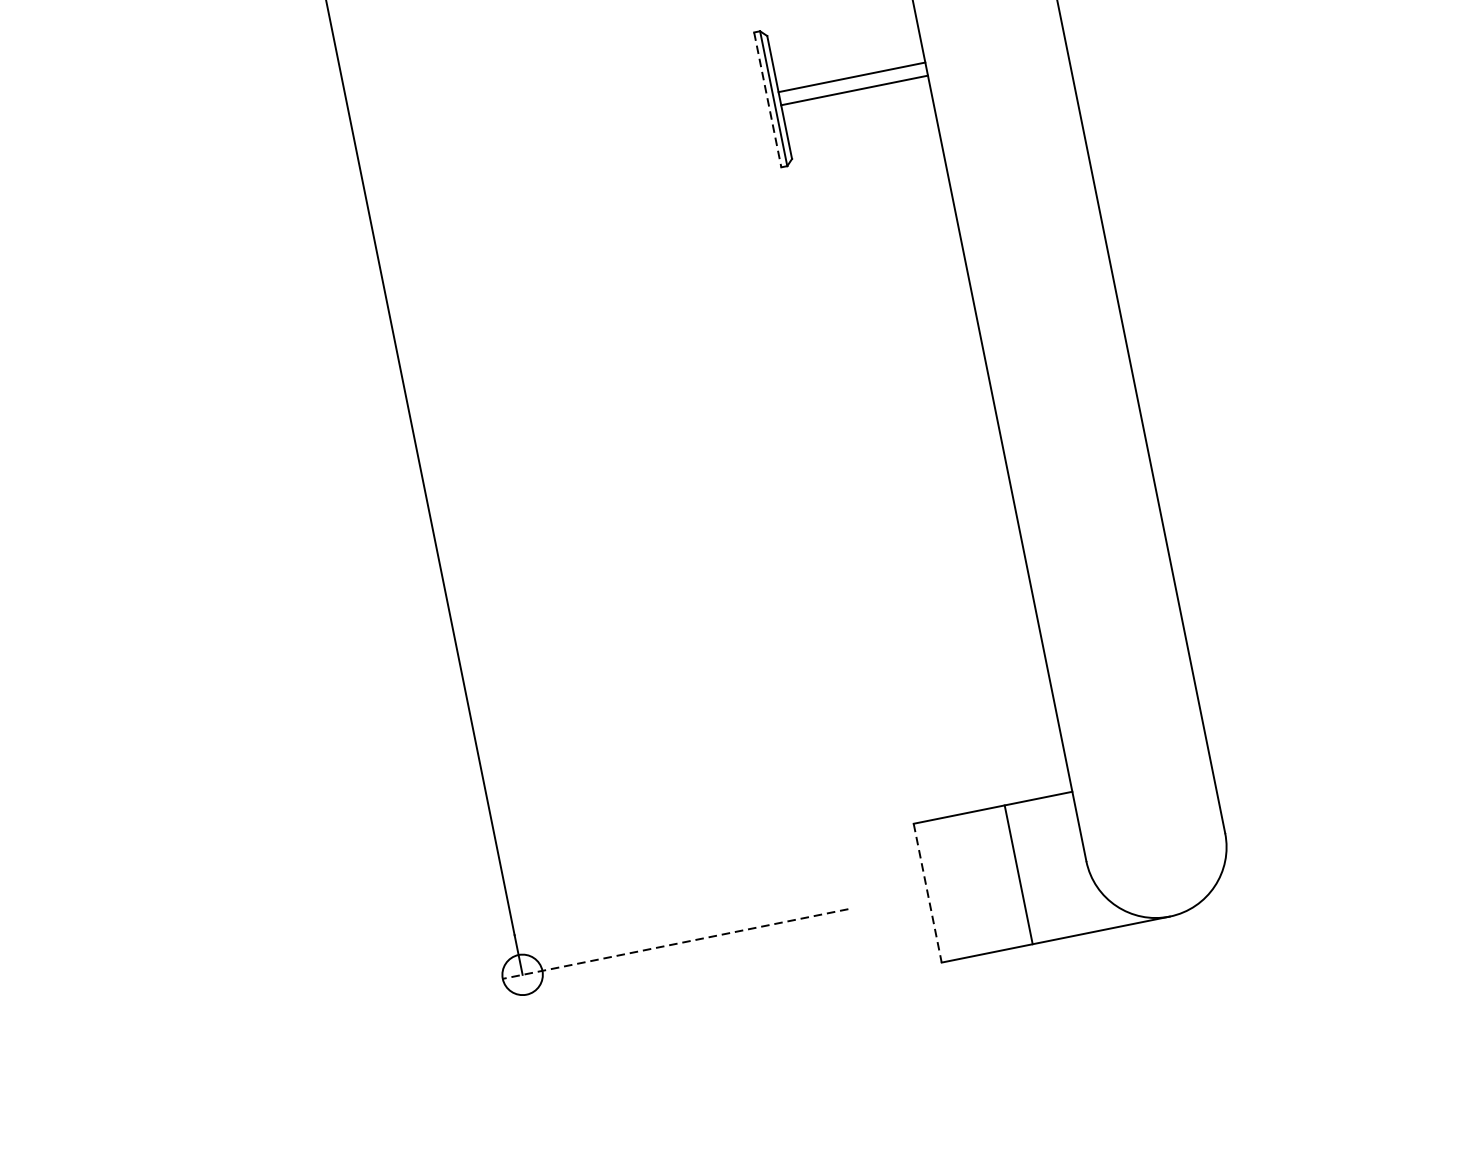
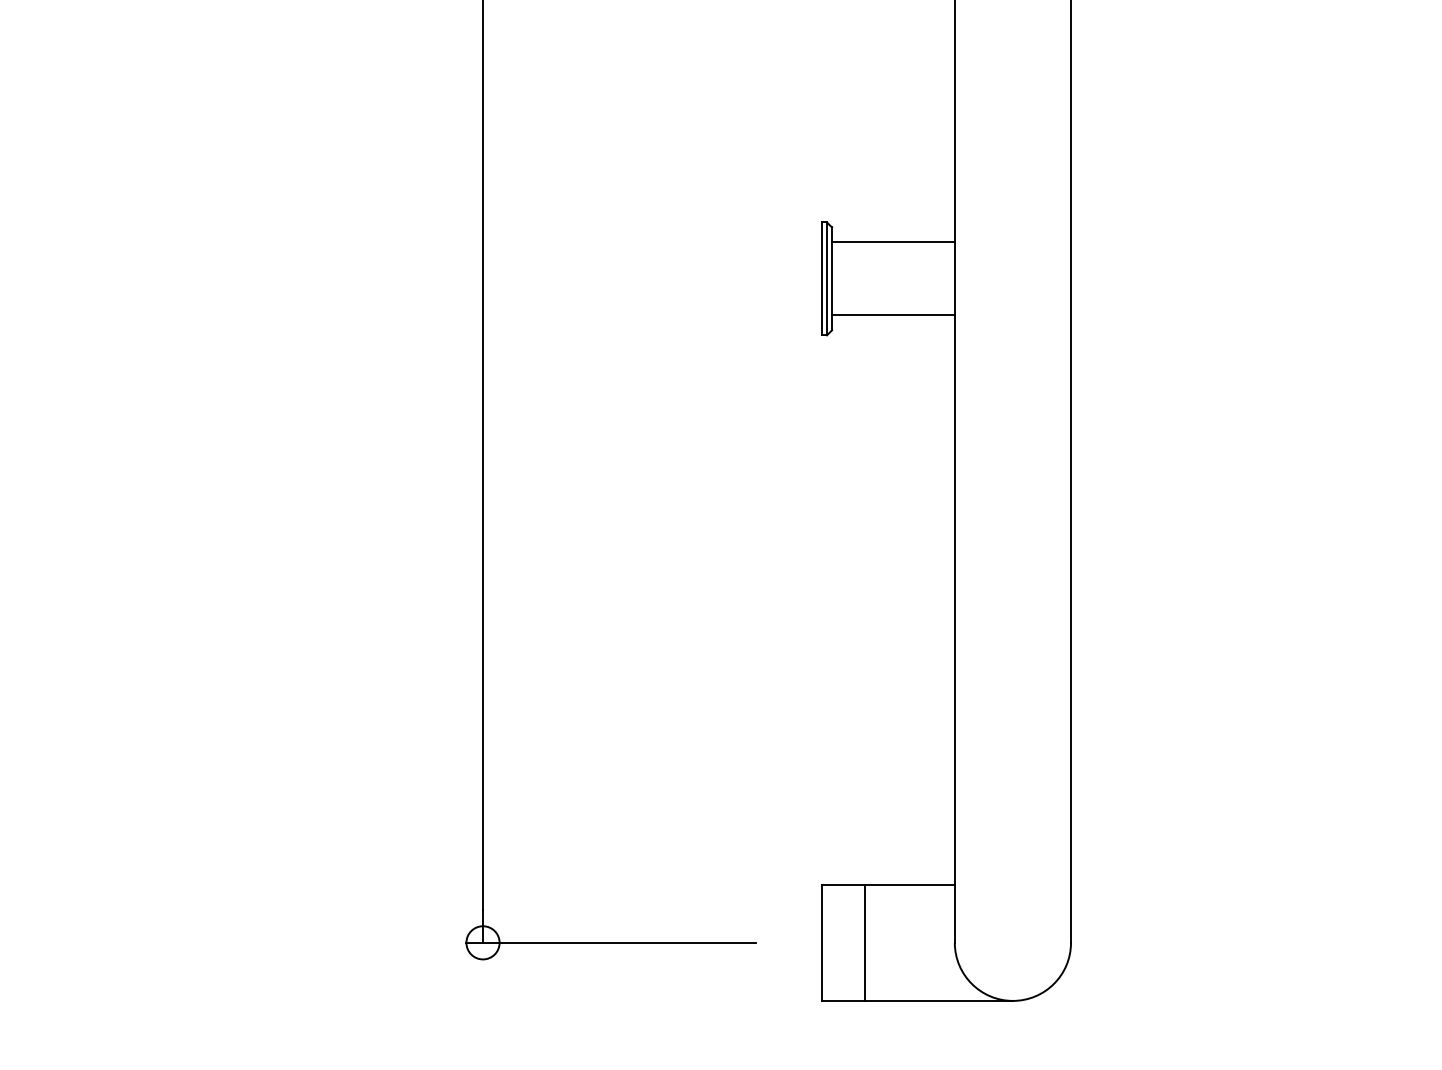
line: (852, 77) -> (893, 315), moved
line: (854, 90) -> (893, 242), moved
line: (768, 100) -> (822, 279), dashed -> solid
line: (1018, 874) -> (865, 942), moved
line: (928, 893) -> (822, 943), dashed -> solid
line: (676, 943) -> (611, 942), dashed -> solid

